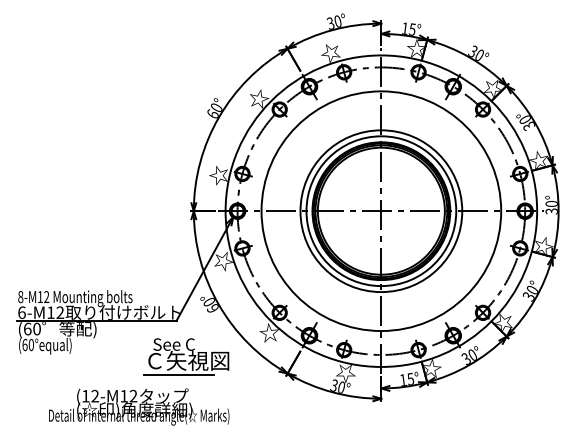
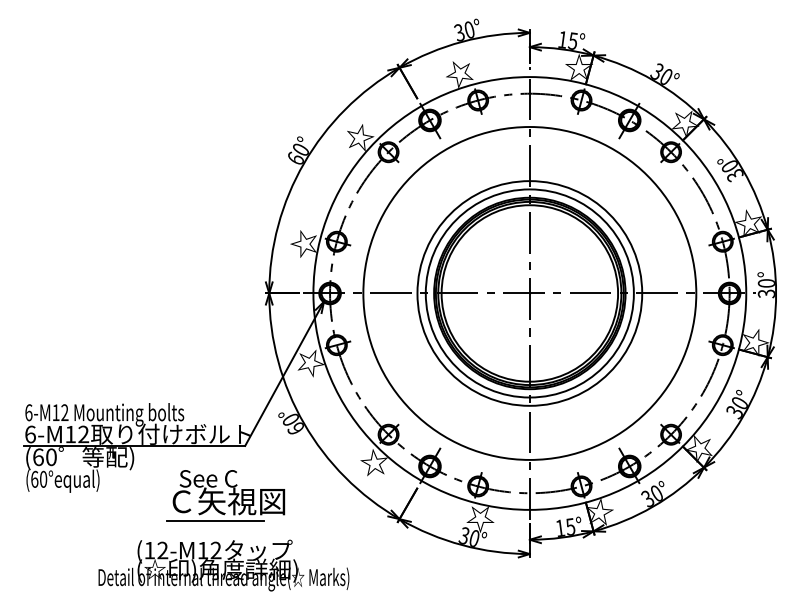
text: (20, 296) -> (28, 411), 8-M12 -> 6-M12
part: (186, 356) -> (225, 495), moved
text: (139, 406) -> (224, 564), moved

